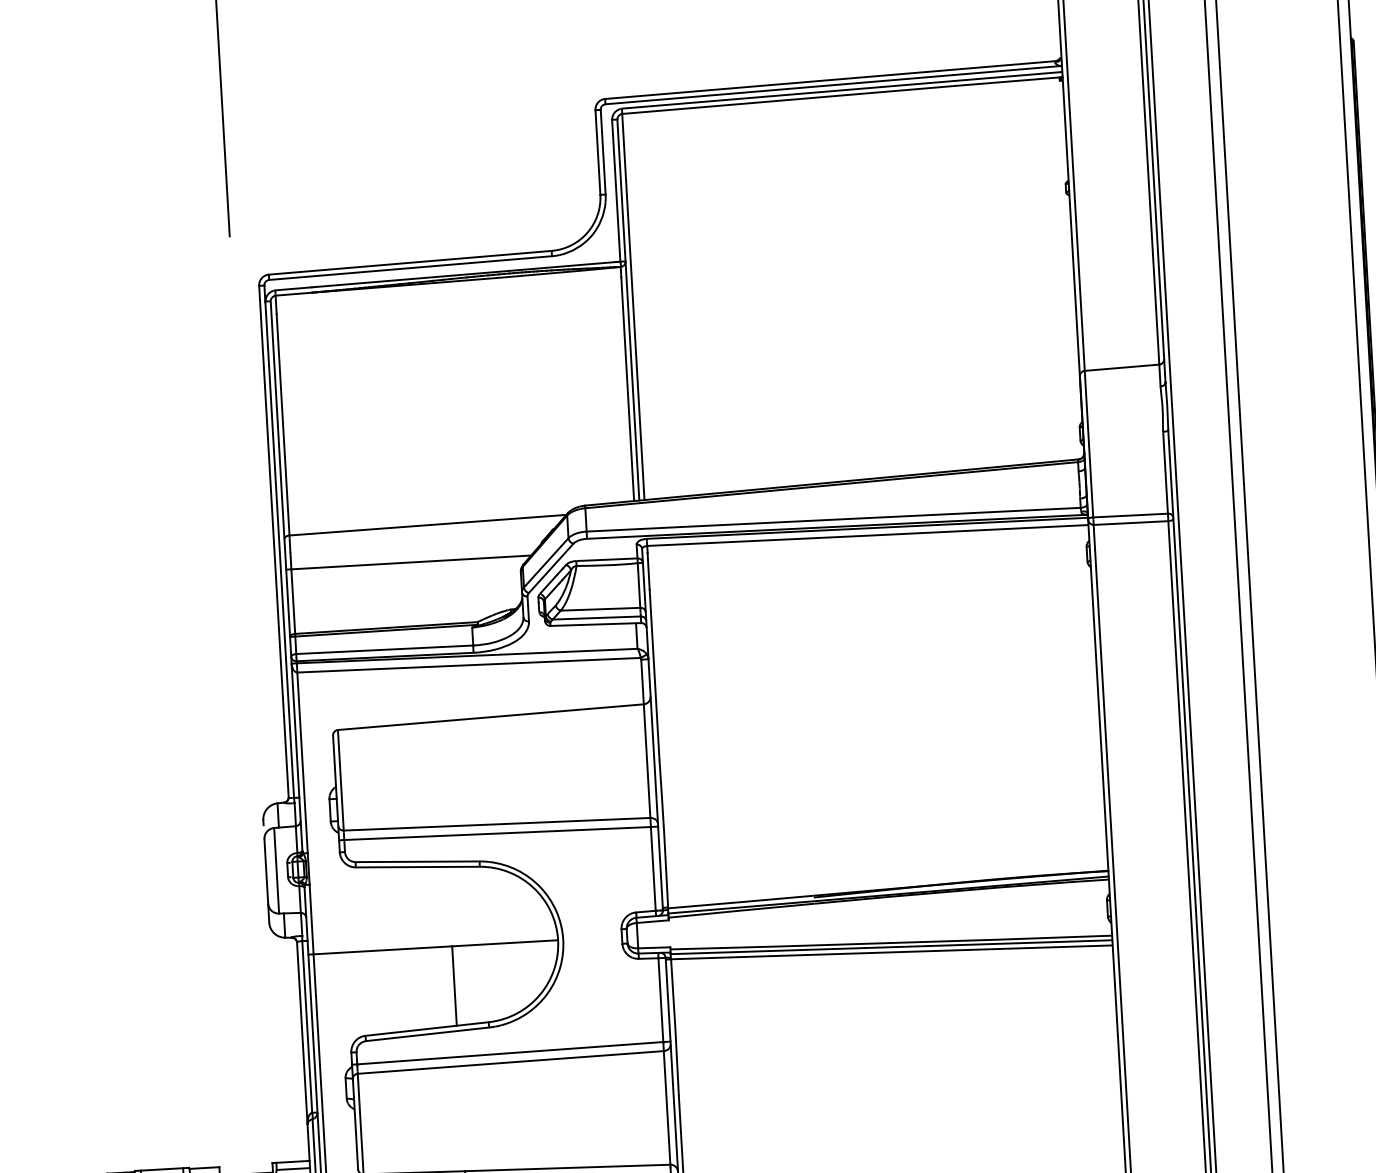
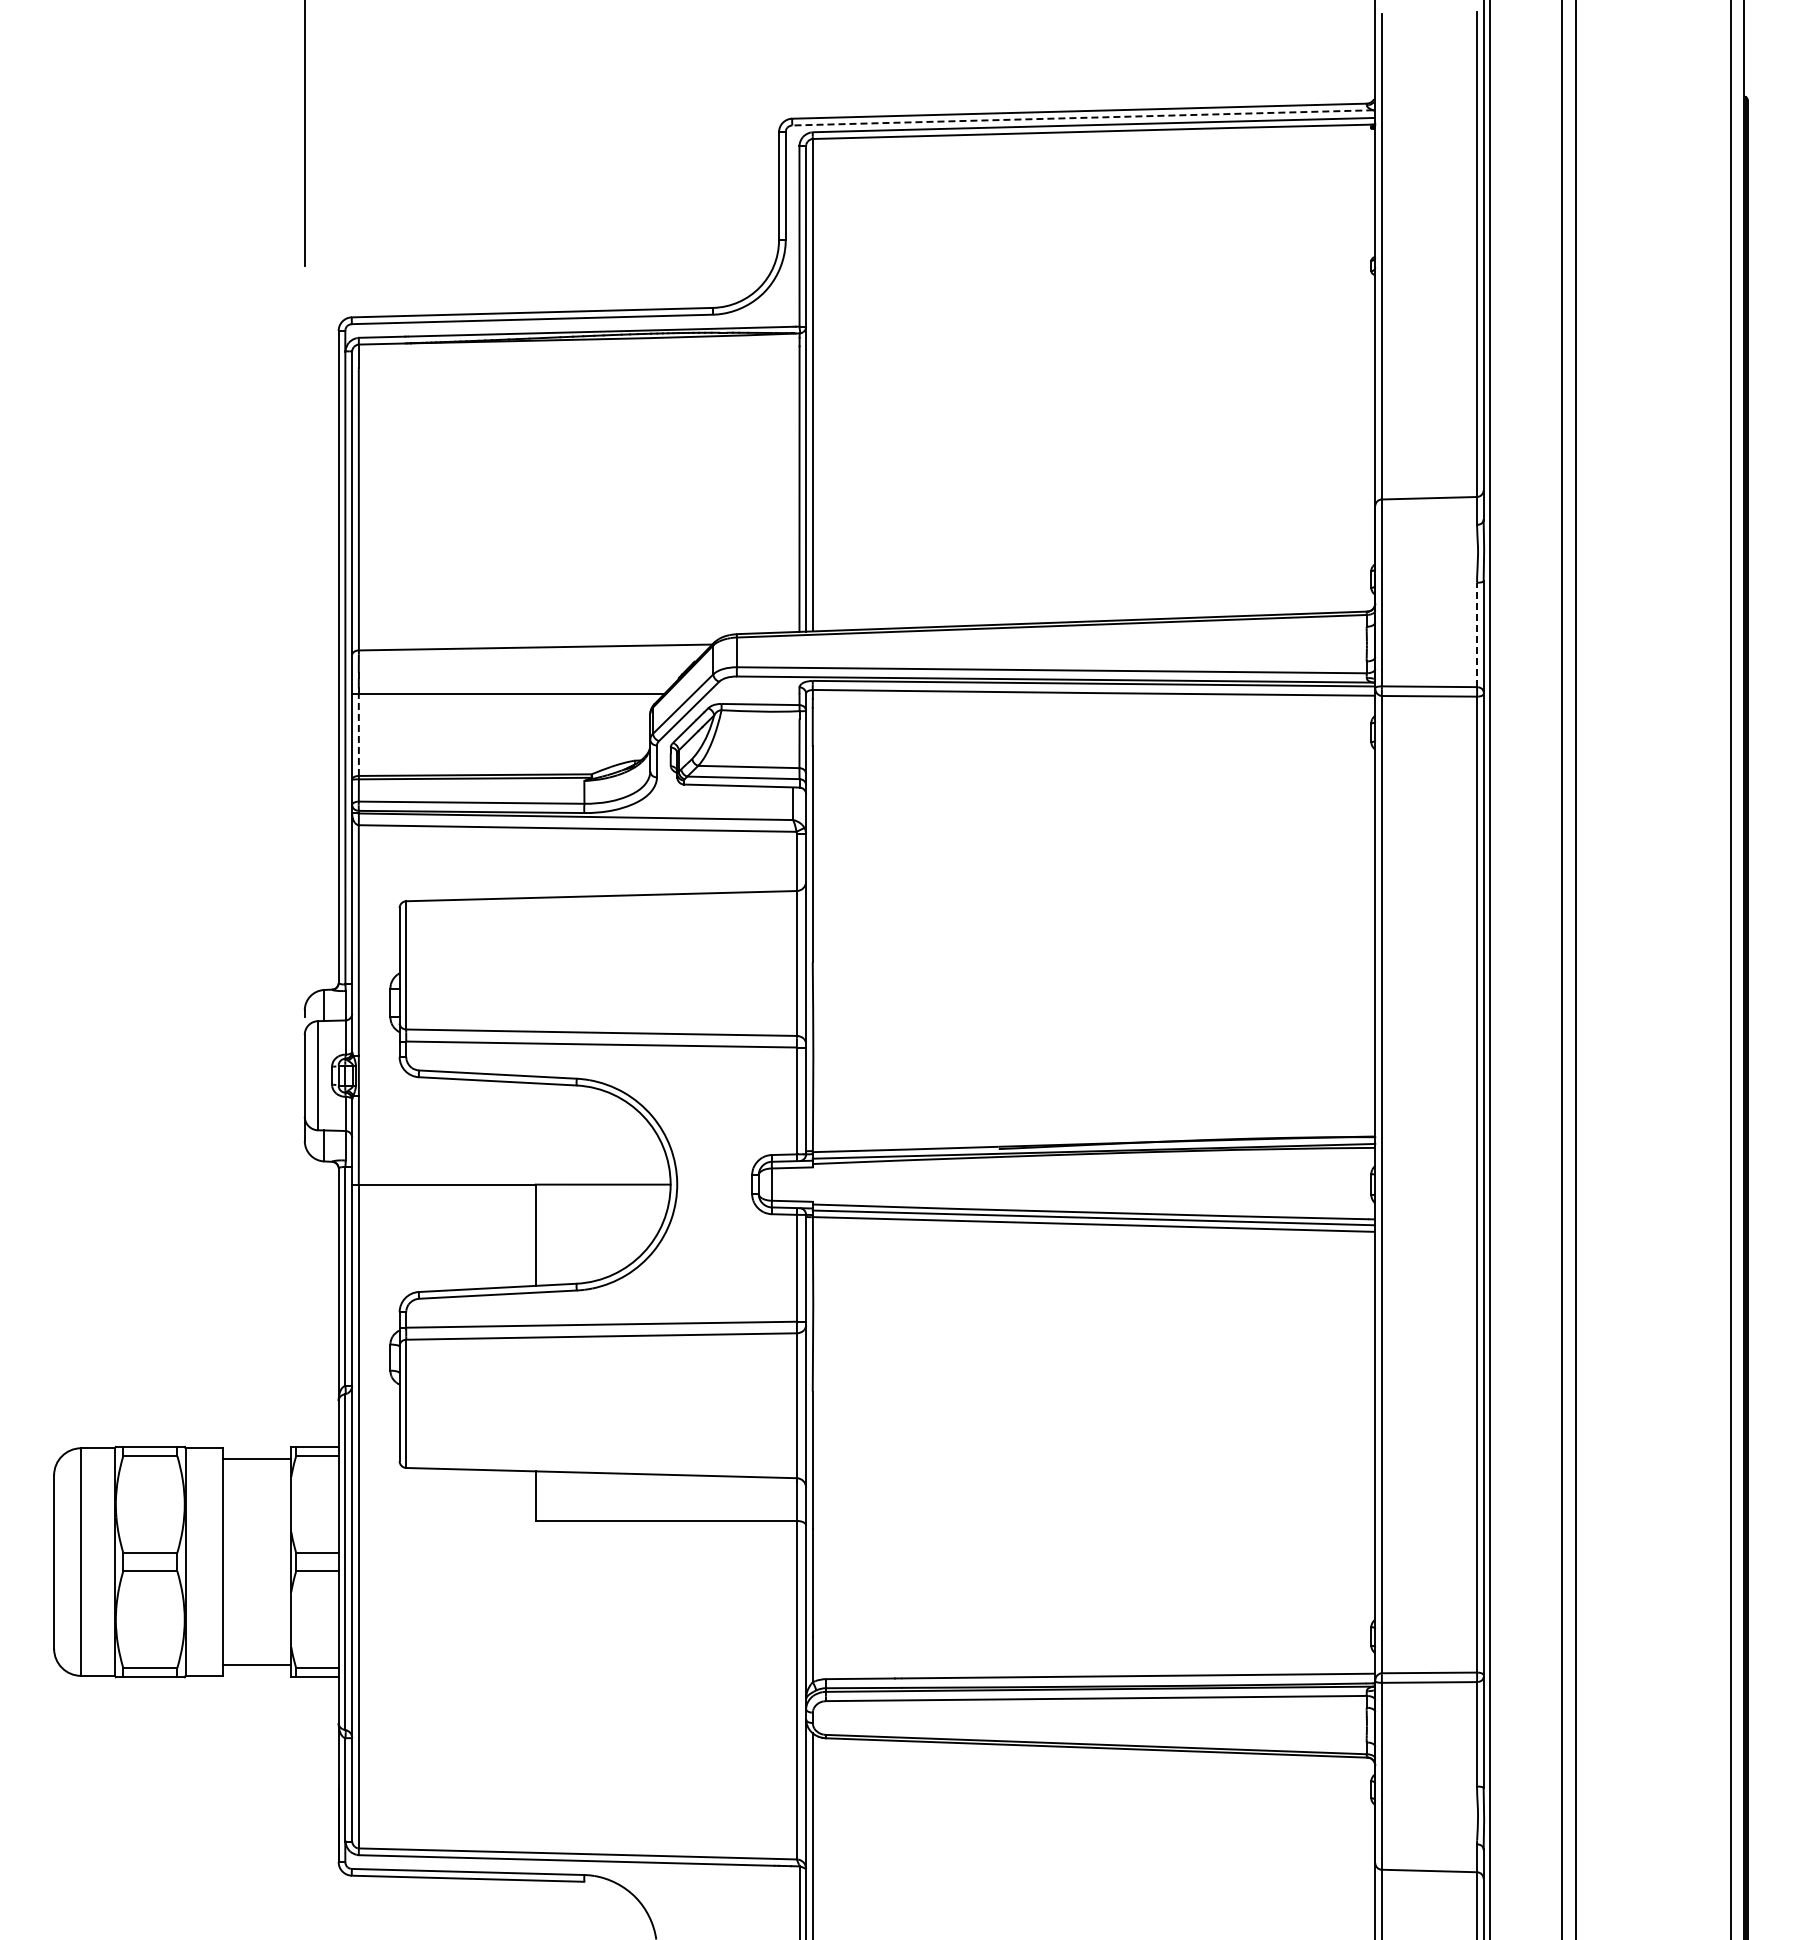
line: (832, 84) -> (1082, 117), solid -> dashed
line: (1165, 472) -> (1477, 634), solid -> dashed
line: (292, 601) -> (358, 734), solid -> dashed

